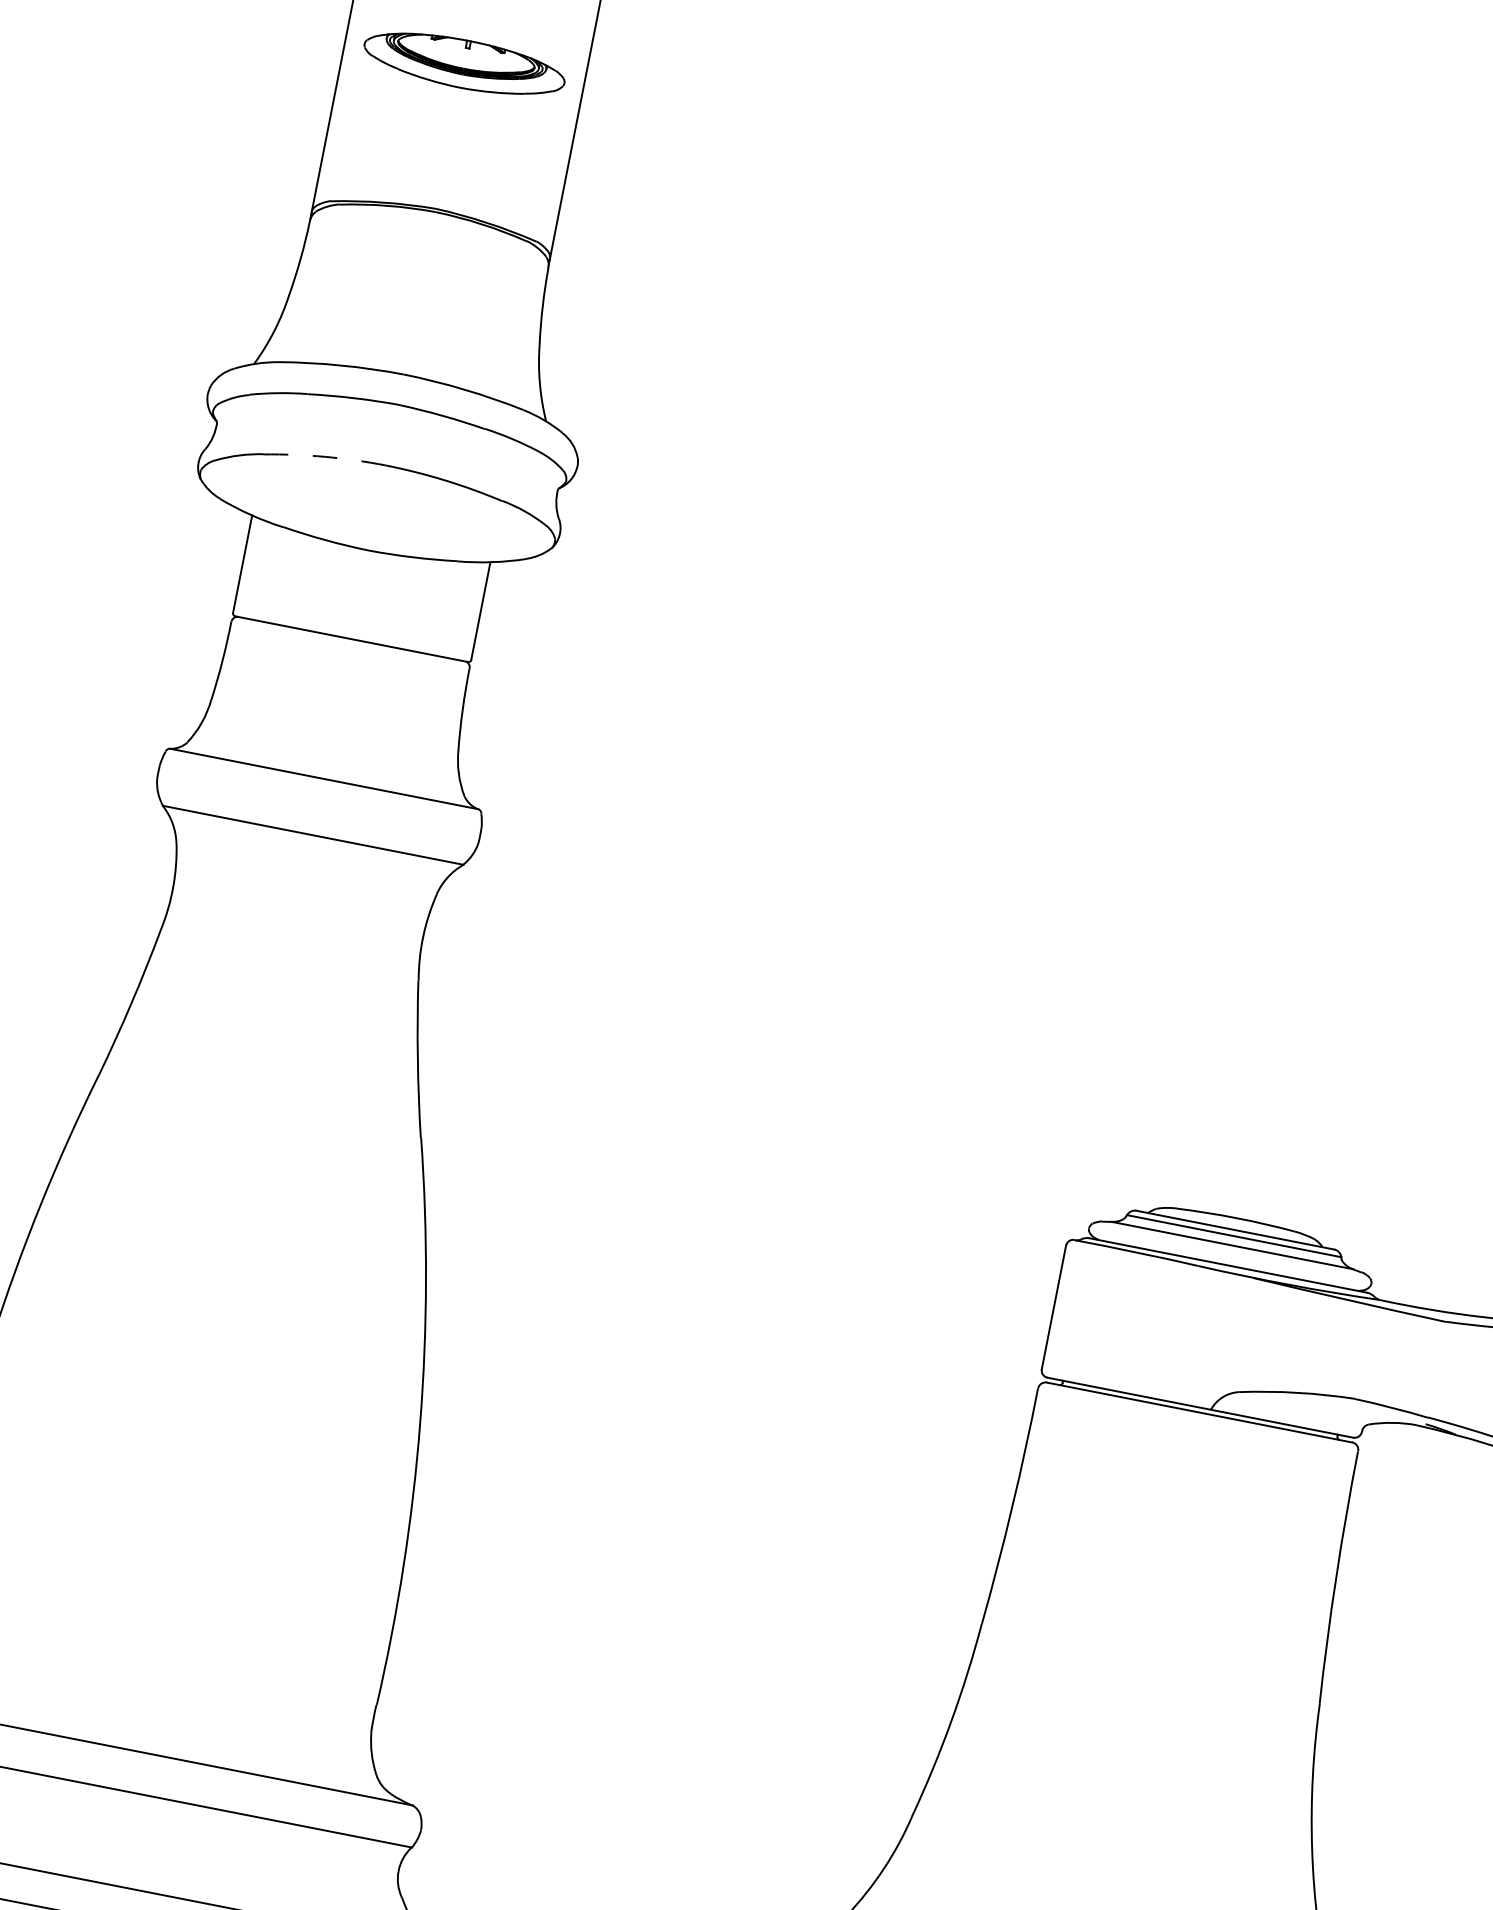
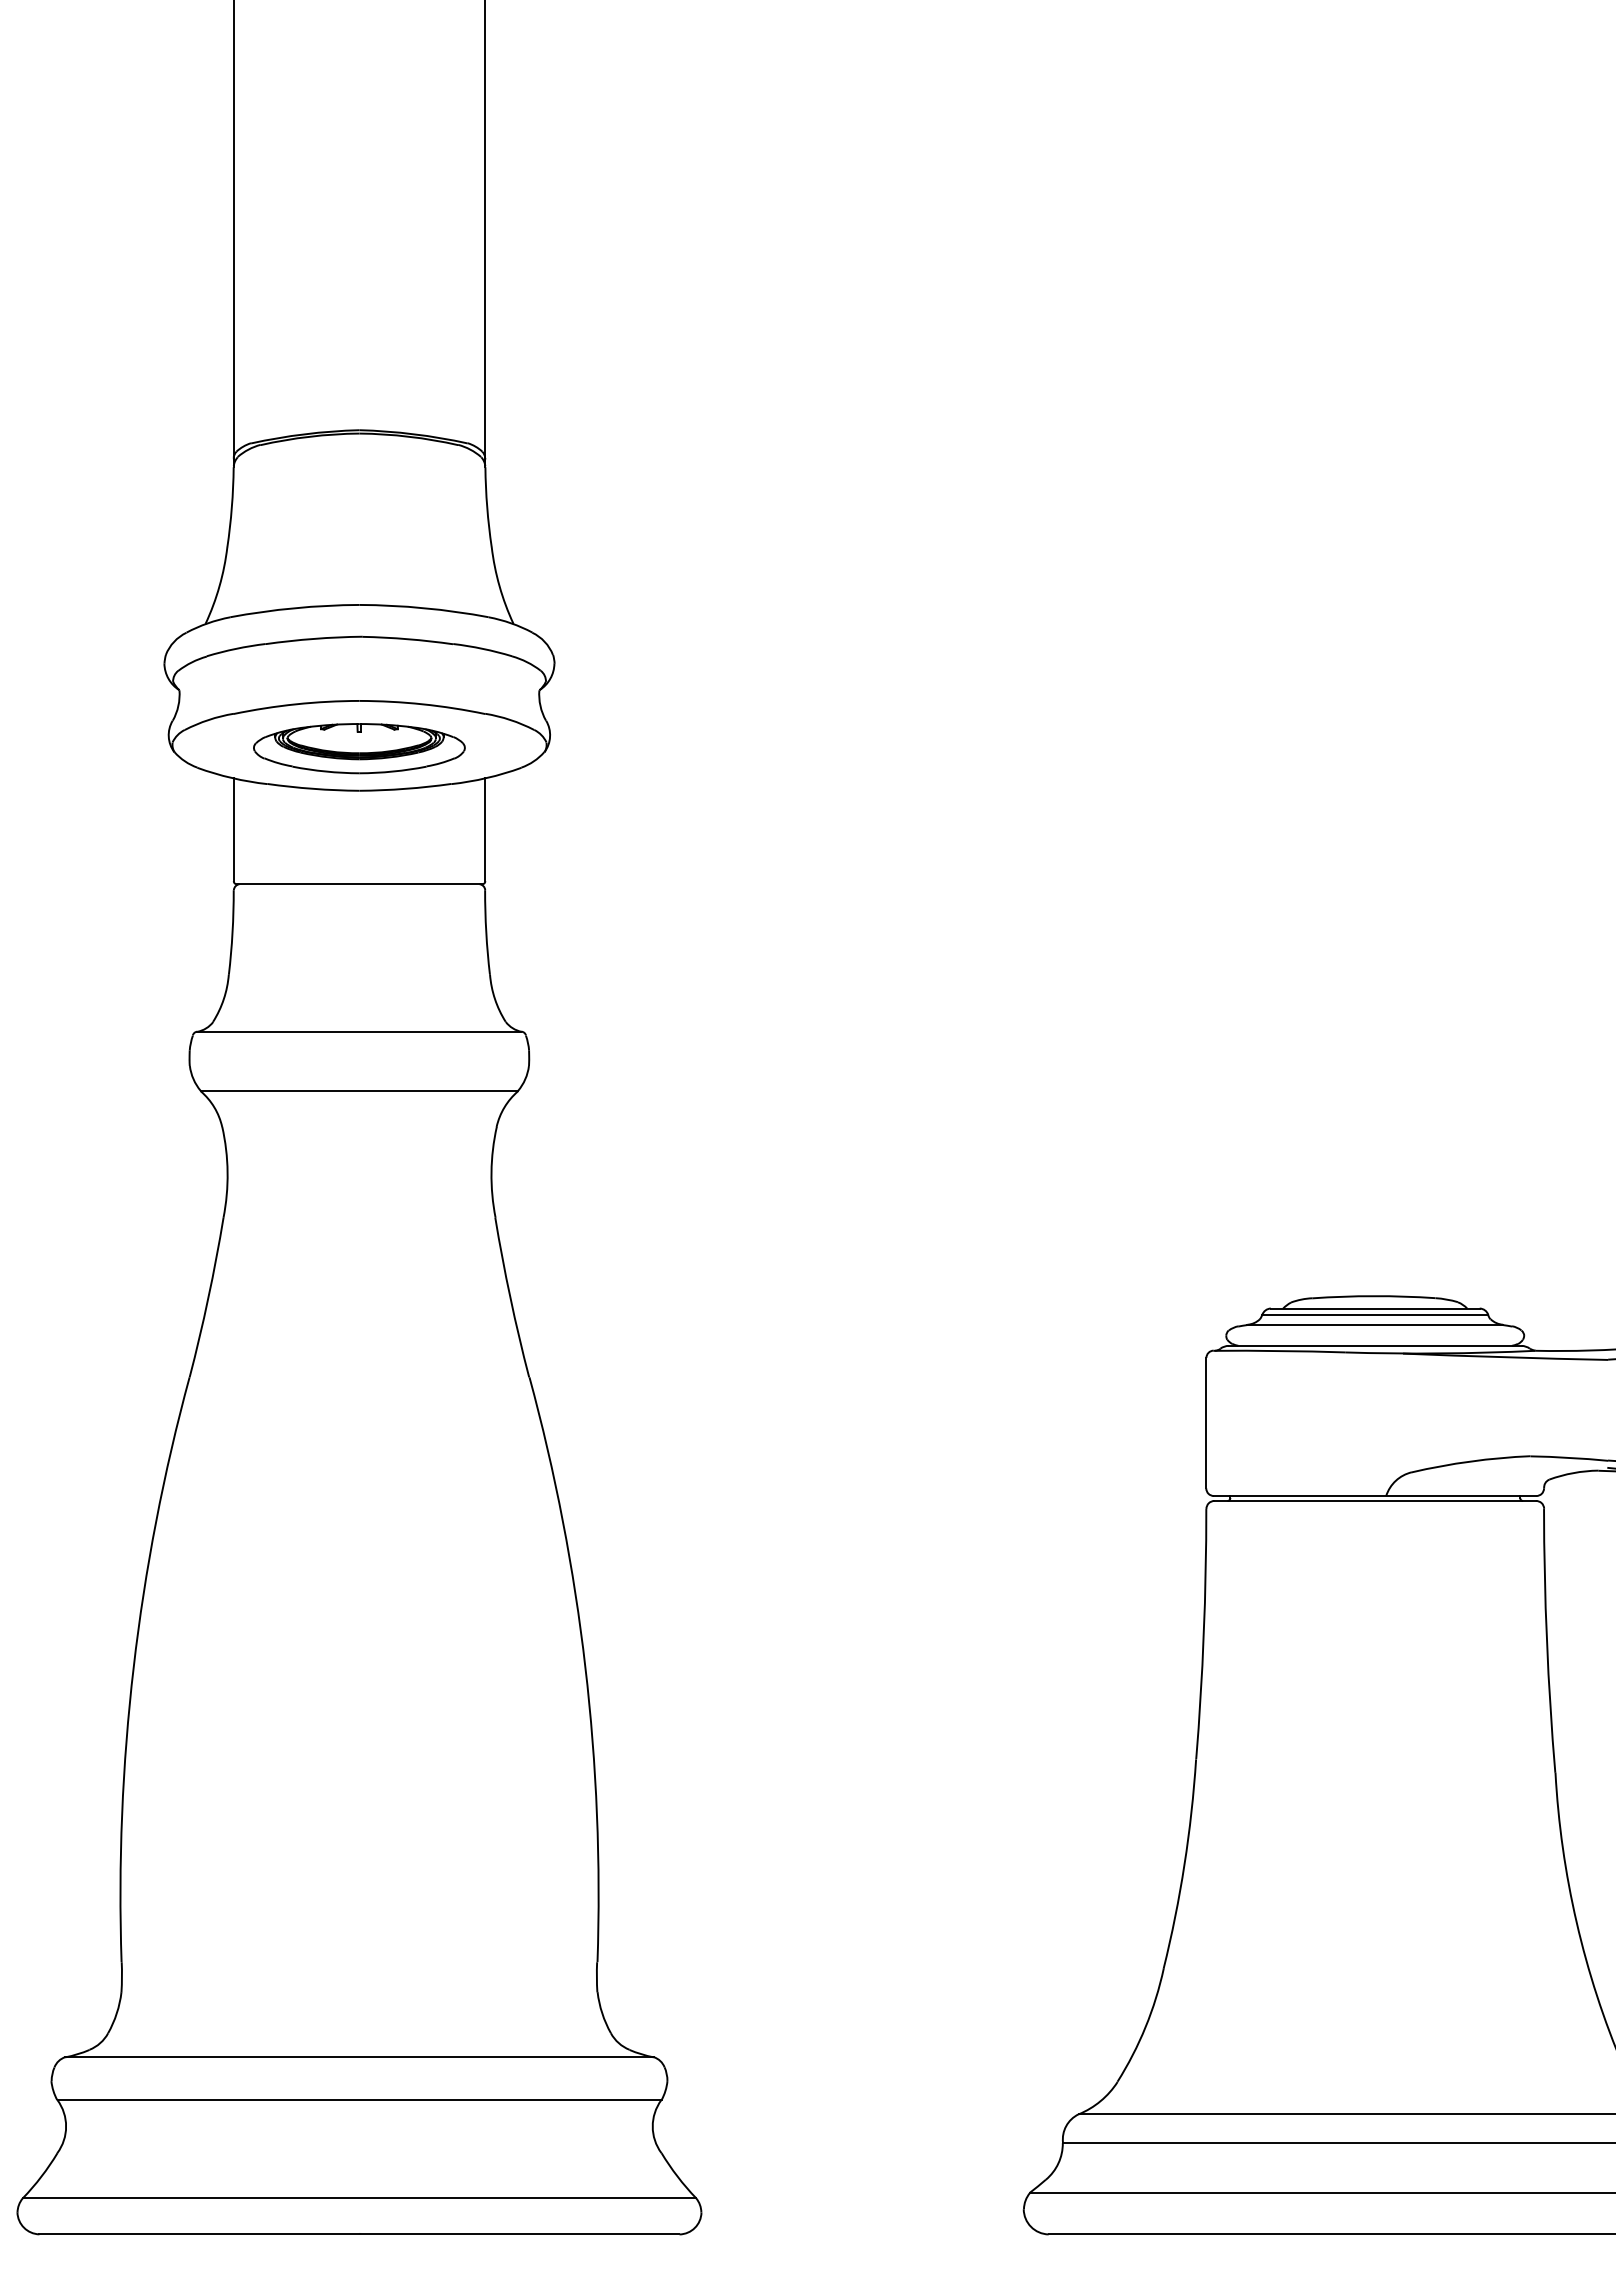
part: (464, 64) -> (359, 748), moved
arc: (325, 457) -> (296, 704), dashed -> solid

